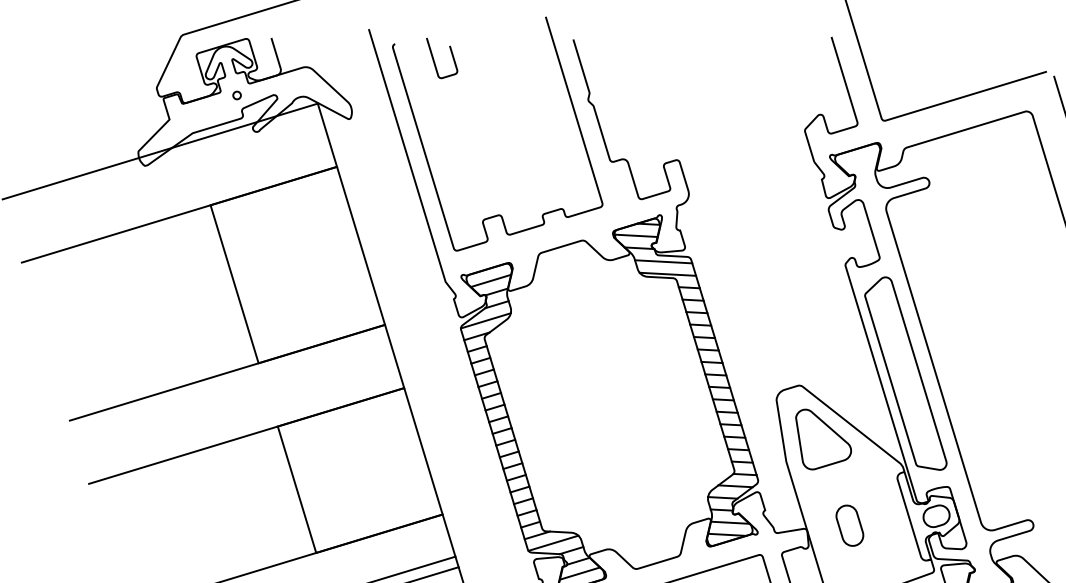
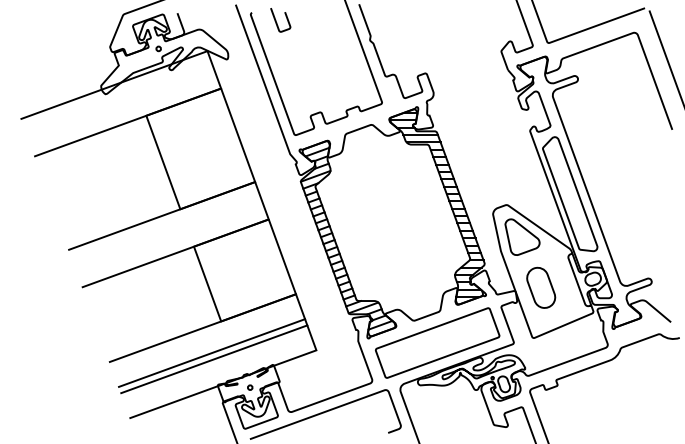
part: (850, 525) -> (541, 287), size x1.67

